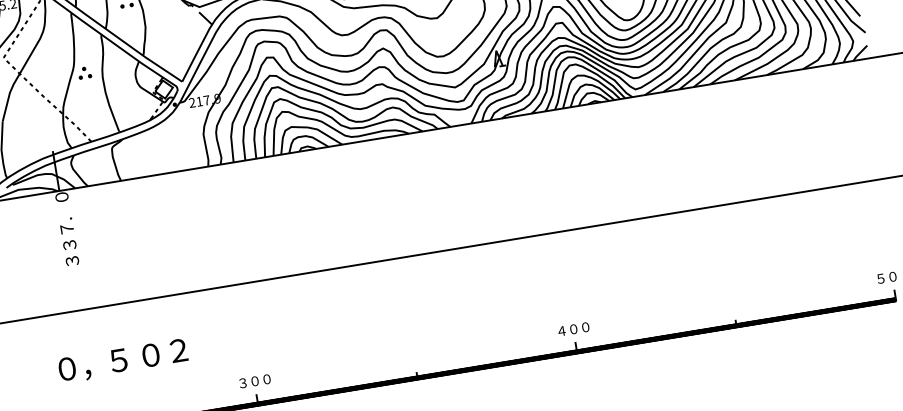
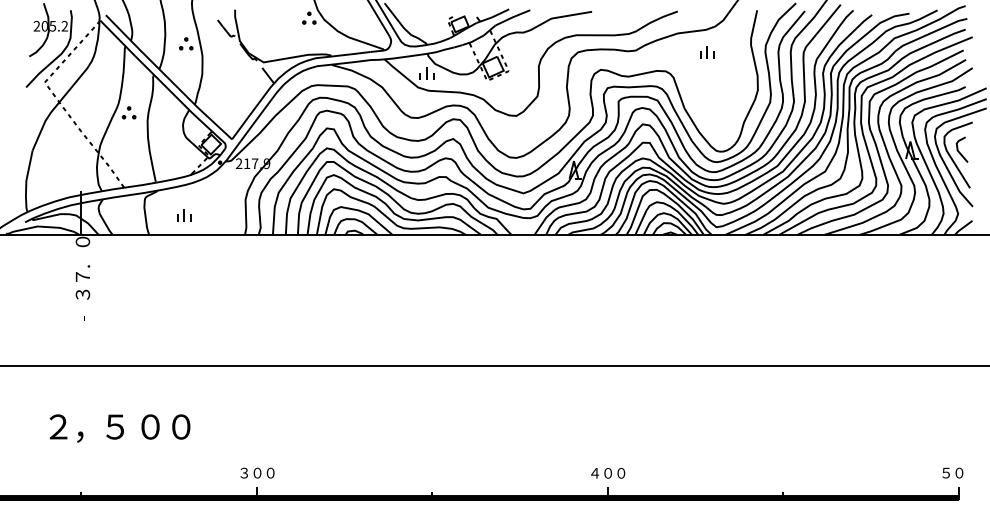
part: (150, 158) -> (184, 215), added
text: (72, 262) -> (82, 313), ３ -> -
text: (179, 350) -> (181, 426), ２ -> ０
text: (67, 368) -> (58, 426), ０ -> ２

